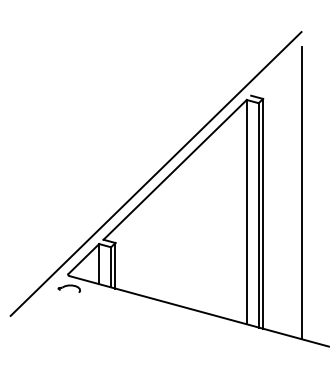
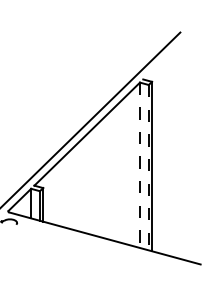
line: (302, 193) -> (181, 151), removed
line: (246, 212) -> (139, 165), solid -> dashed
line: (258, 215) -> (148, 167), solid -> dashed

